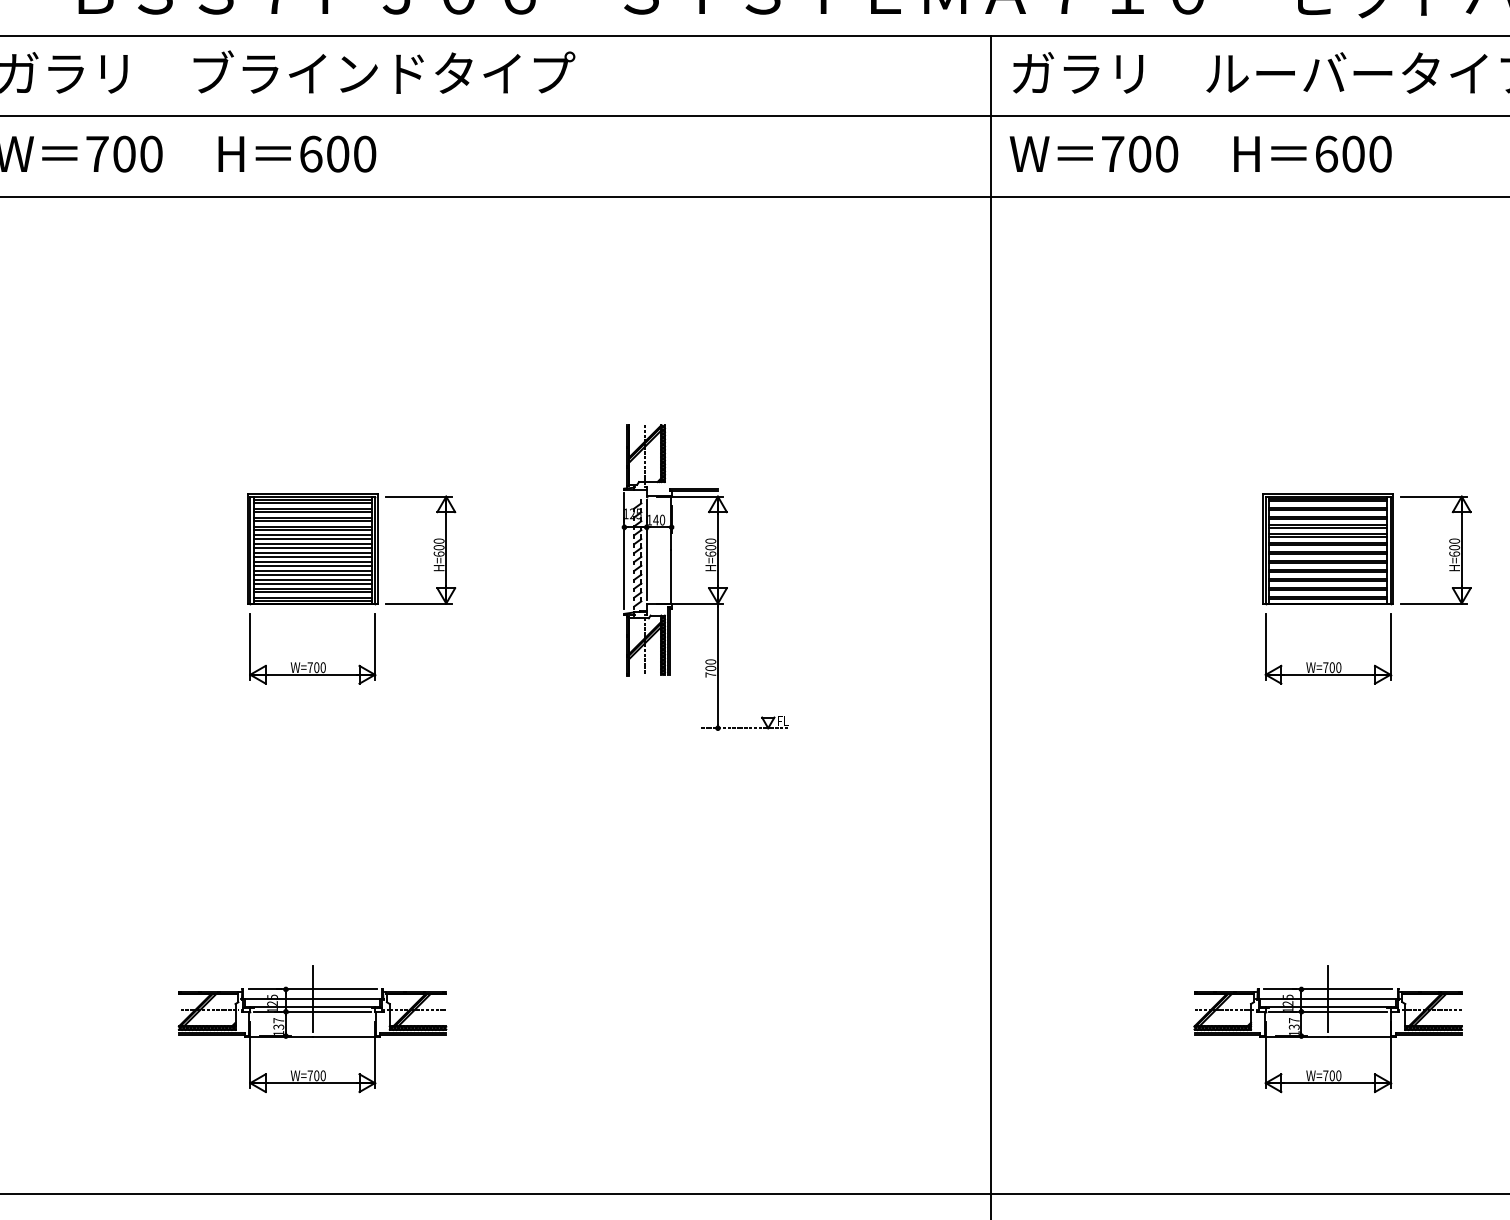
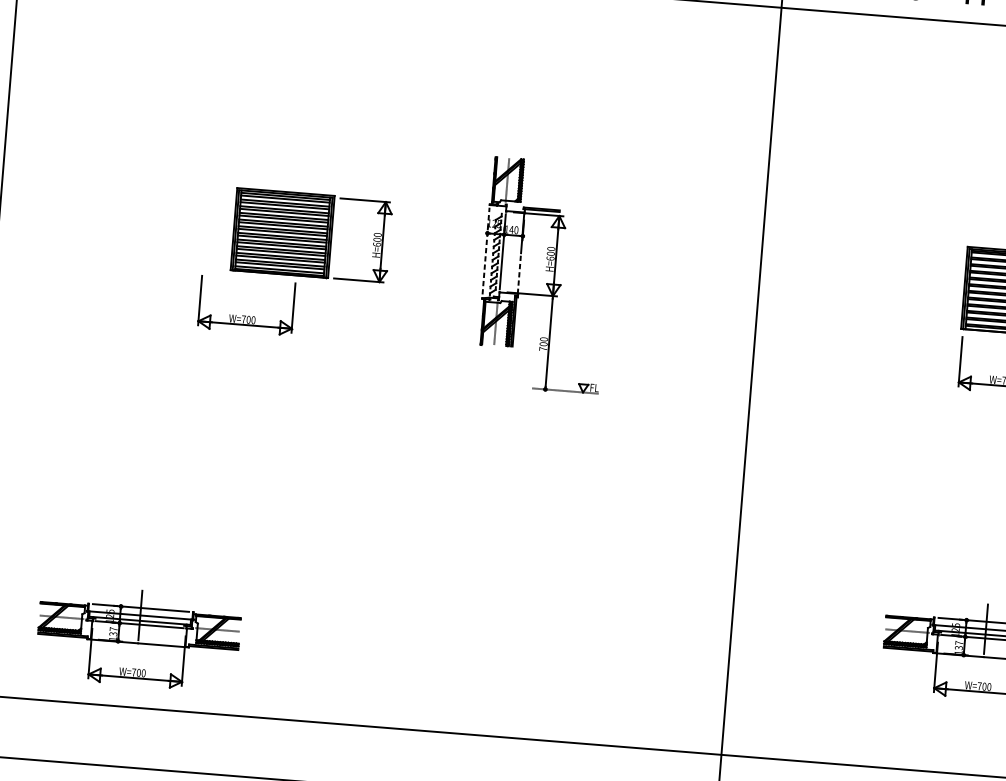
part: (351, 549) -> (311, 235), moved
line: (624, 550) -> (486, 250), solid -> dashed
line: (671, 576) -> (519, 273), solid -> dashed
part: (312, 1029) -> (138, 637), moved

